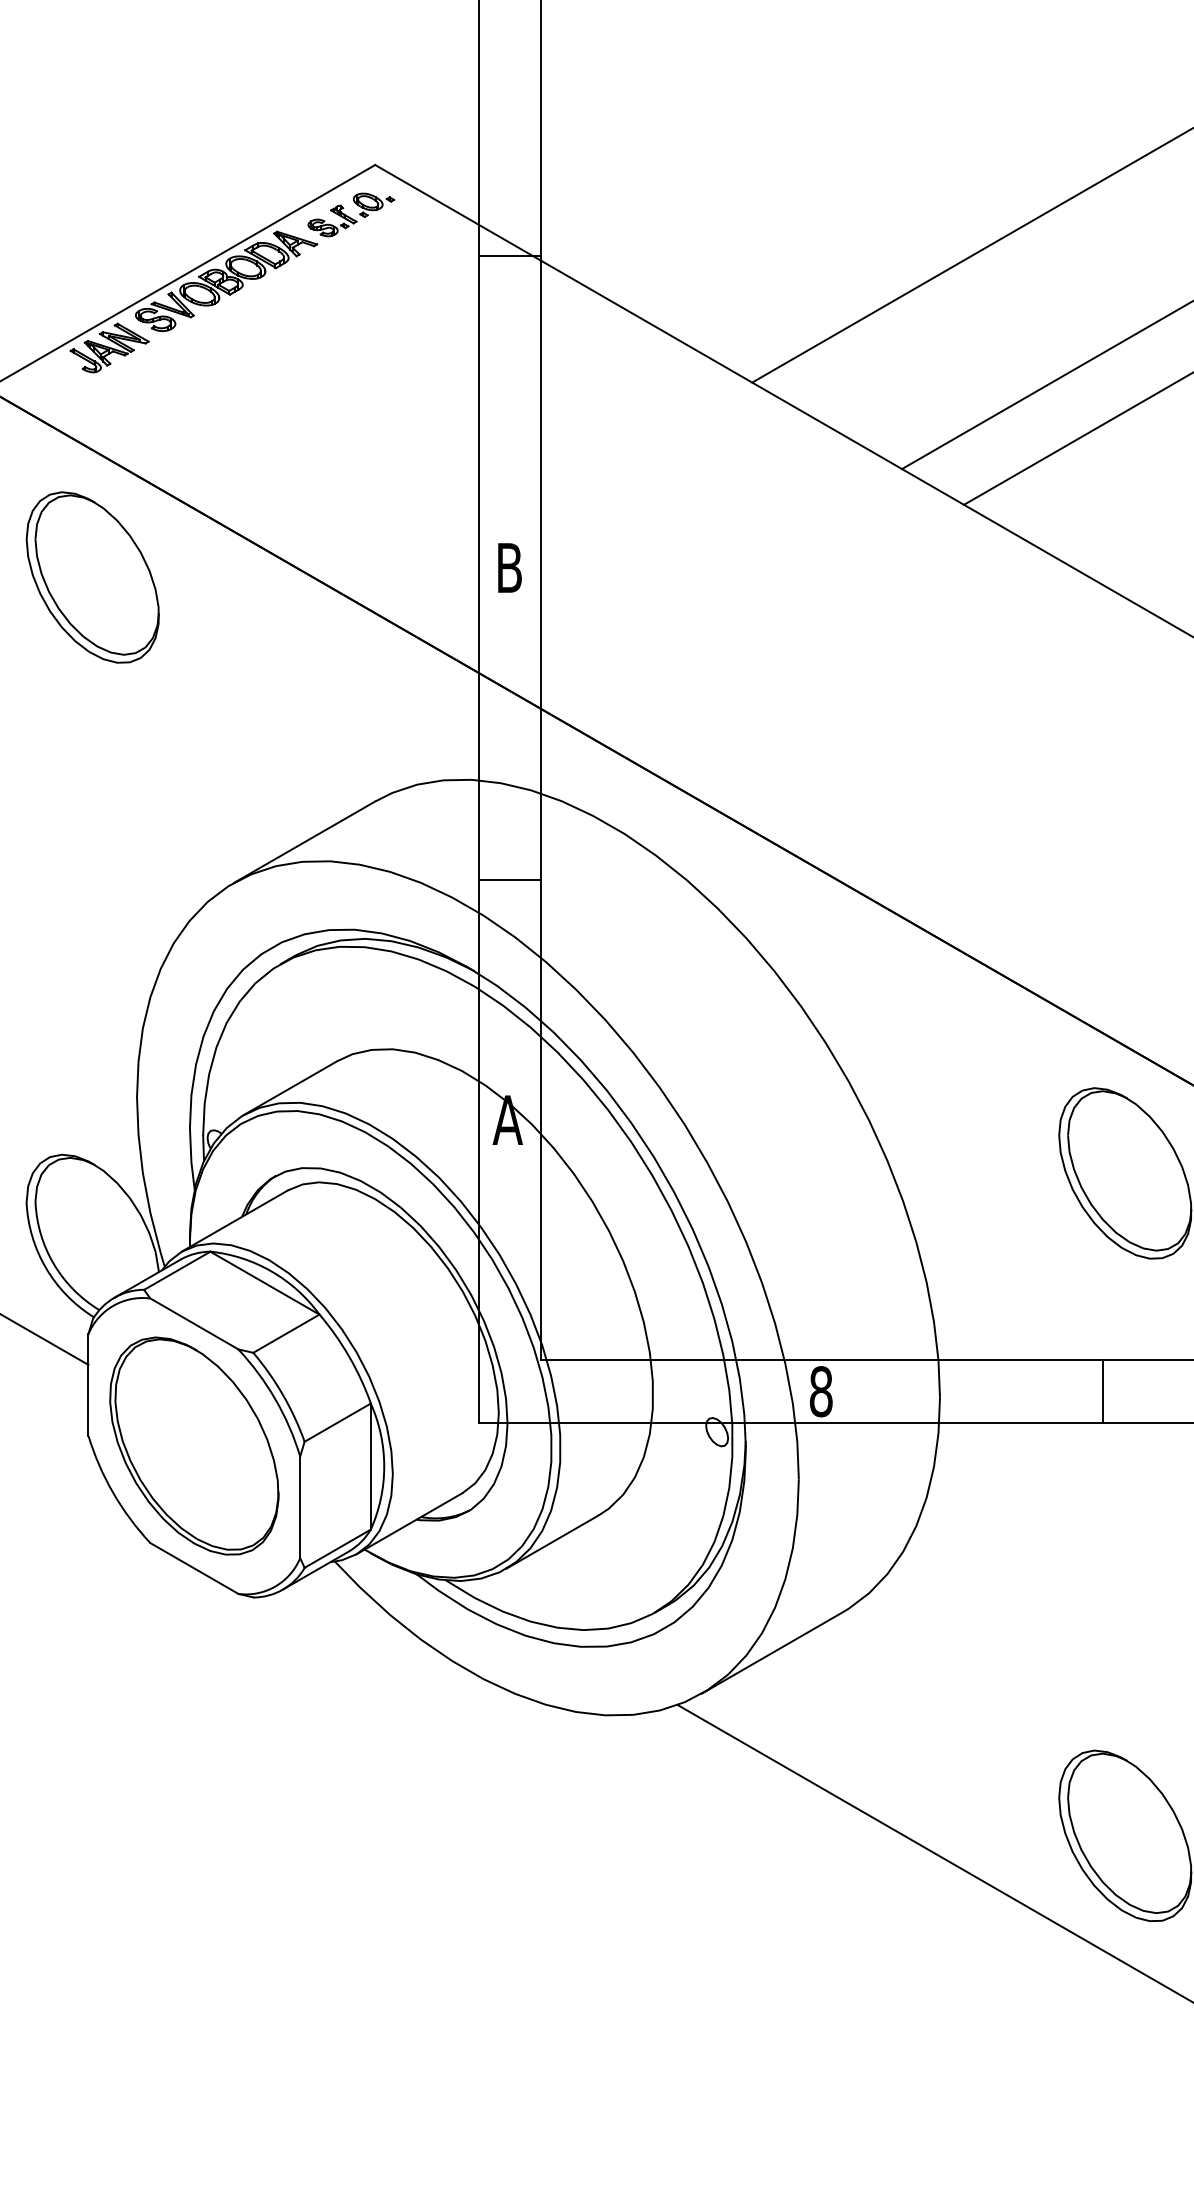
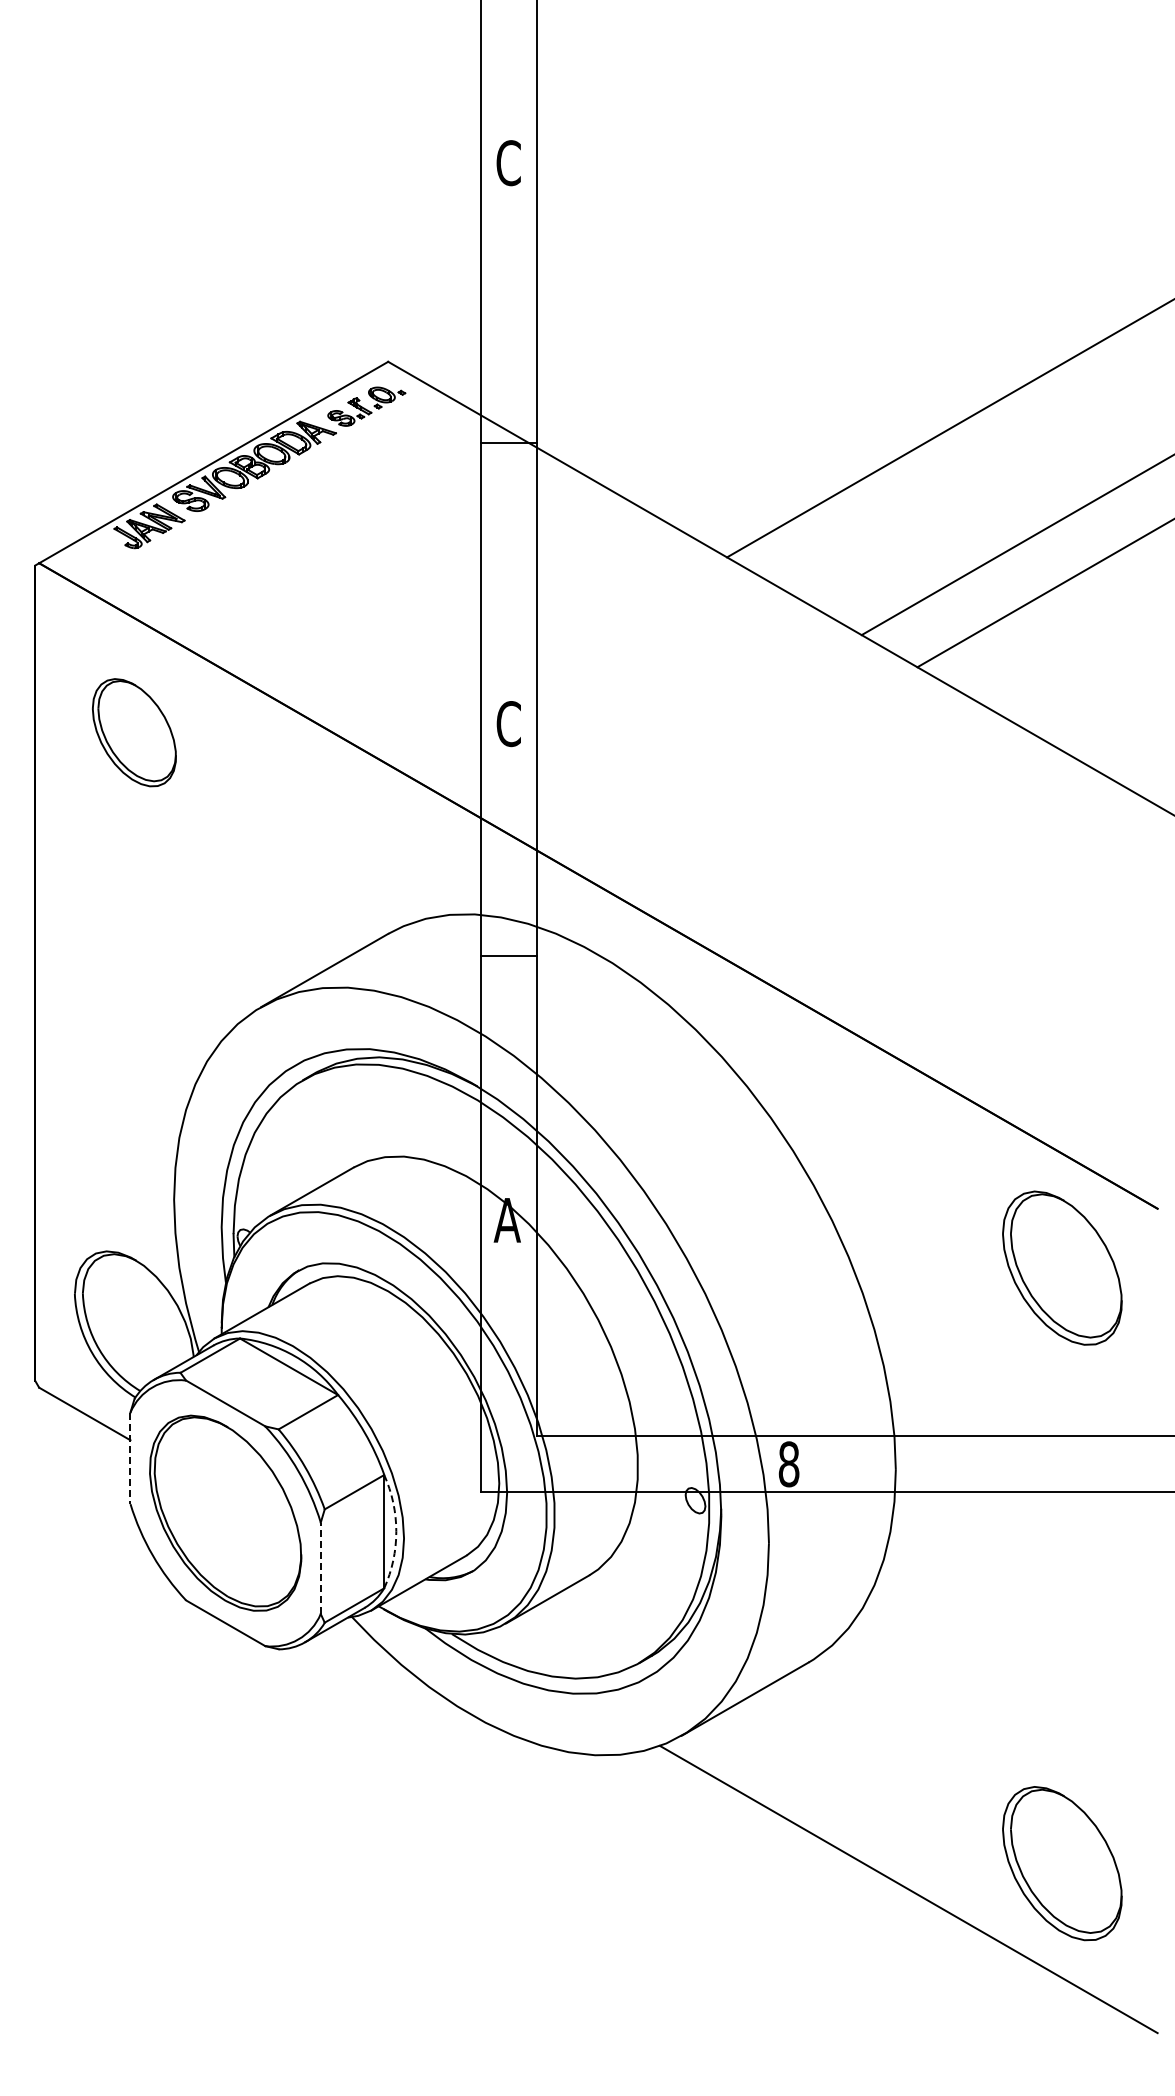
text: (509, 568) -> (508, 724), B -> C
part: (92, 577) -> (134, 732), size x0.7
line: (510, 880) -> (509, 956), moved
line: (88, 1385) -> (130, 1458), solid -> dashed
line: (1102, 1391) -> (1041, 1464), removed
arc: (384, 1466) -> (396, 1531), solid -> dashed
line: (299, 1507) -> (320, 1568), solid -> dashed

